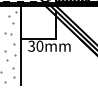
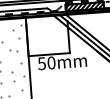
text: (31, 45) -> (41, 62), 30mm -> 50mm

